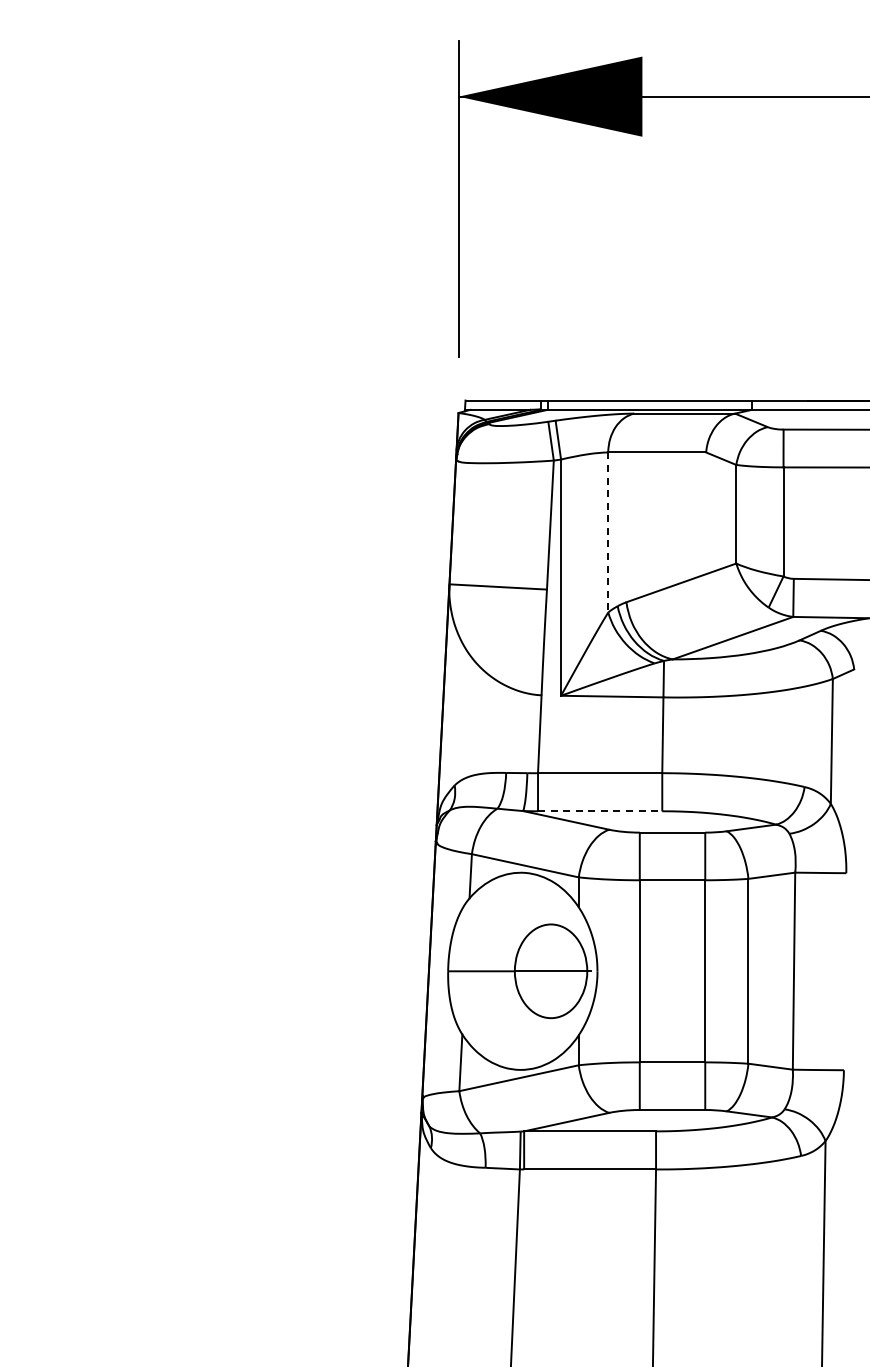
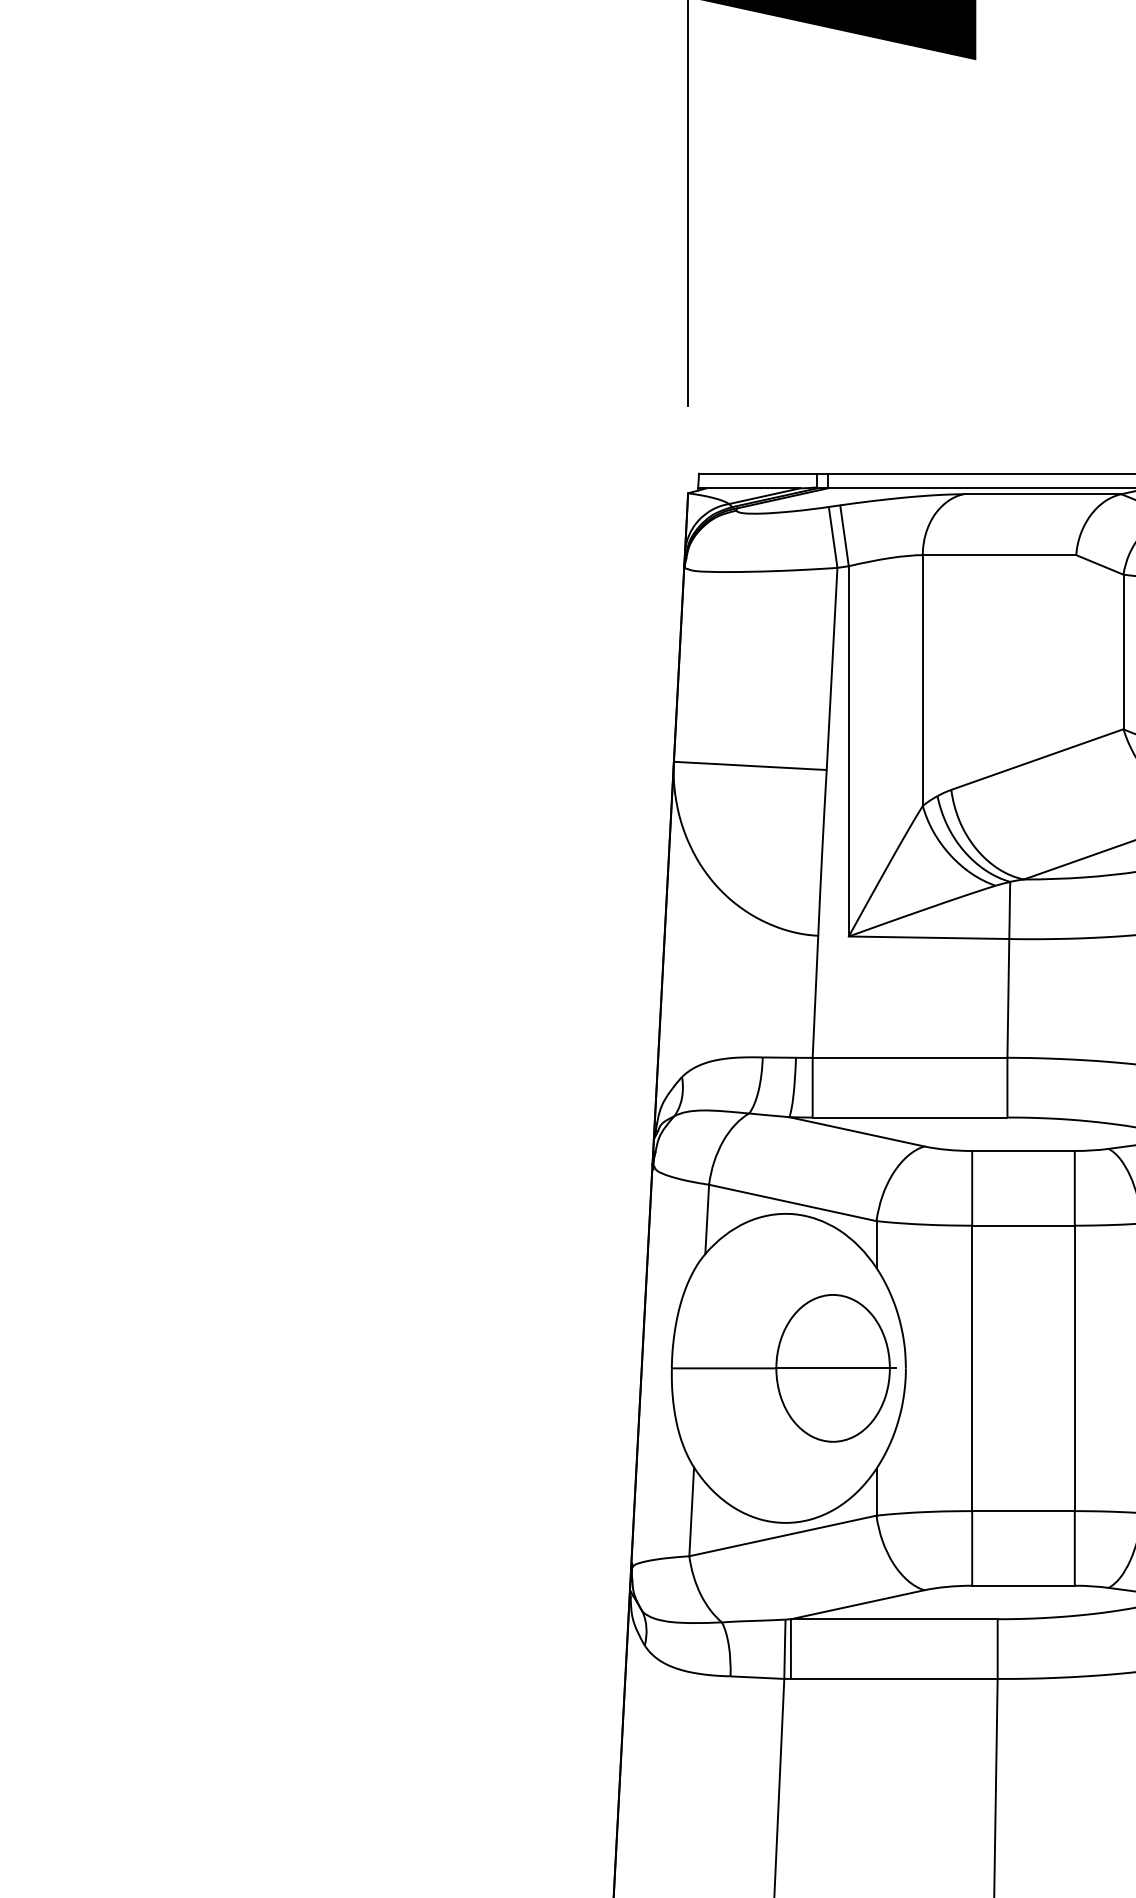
line: (608, 532) -> (923, 680), dashed -> solid
line: (600, 811) -> (910, 1117), dashed -> solid

